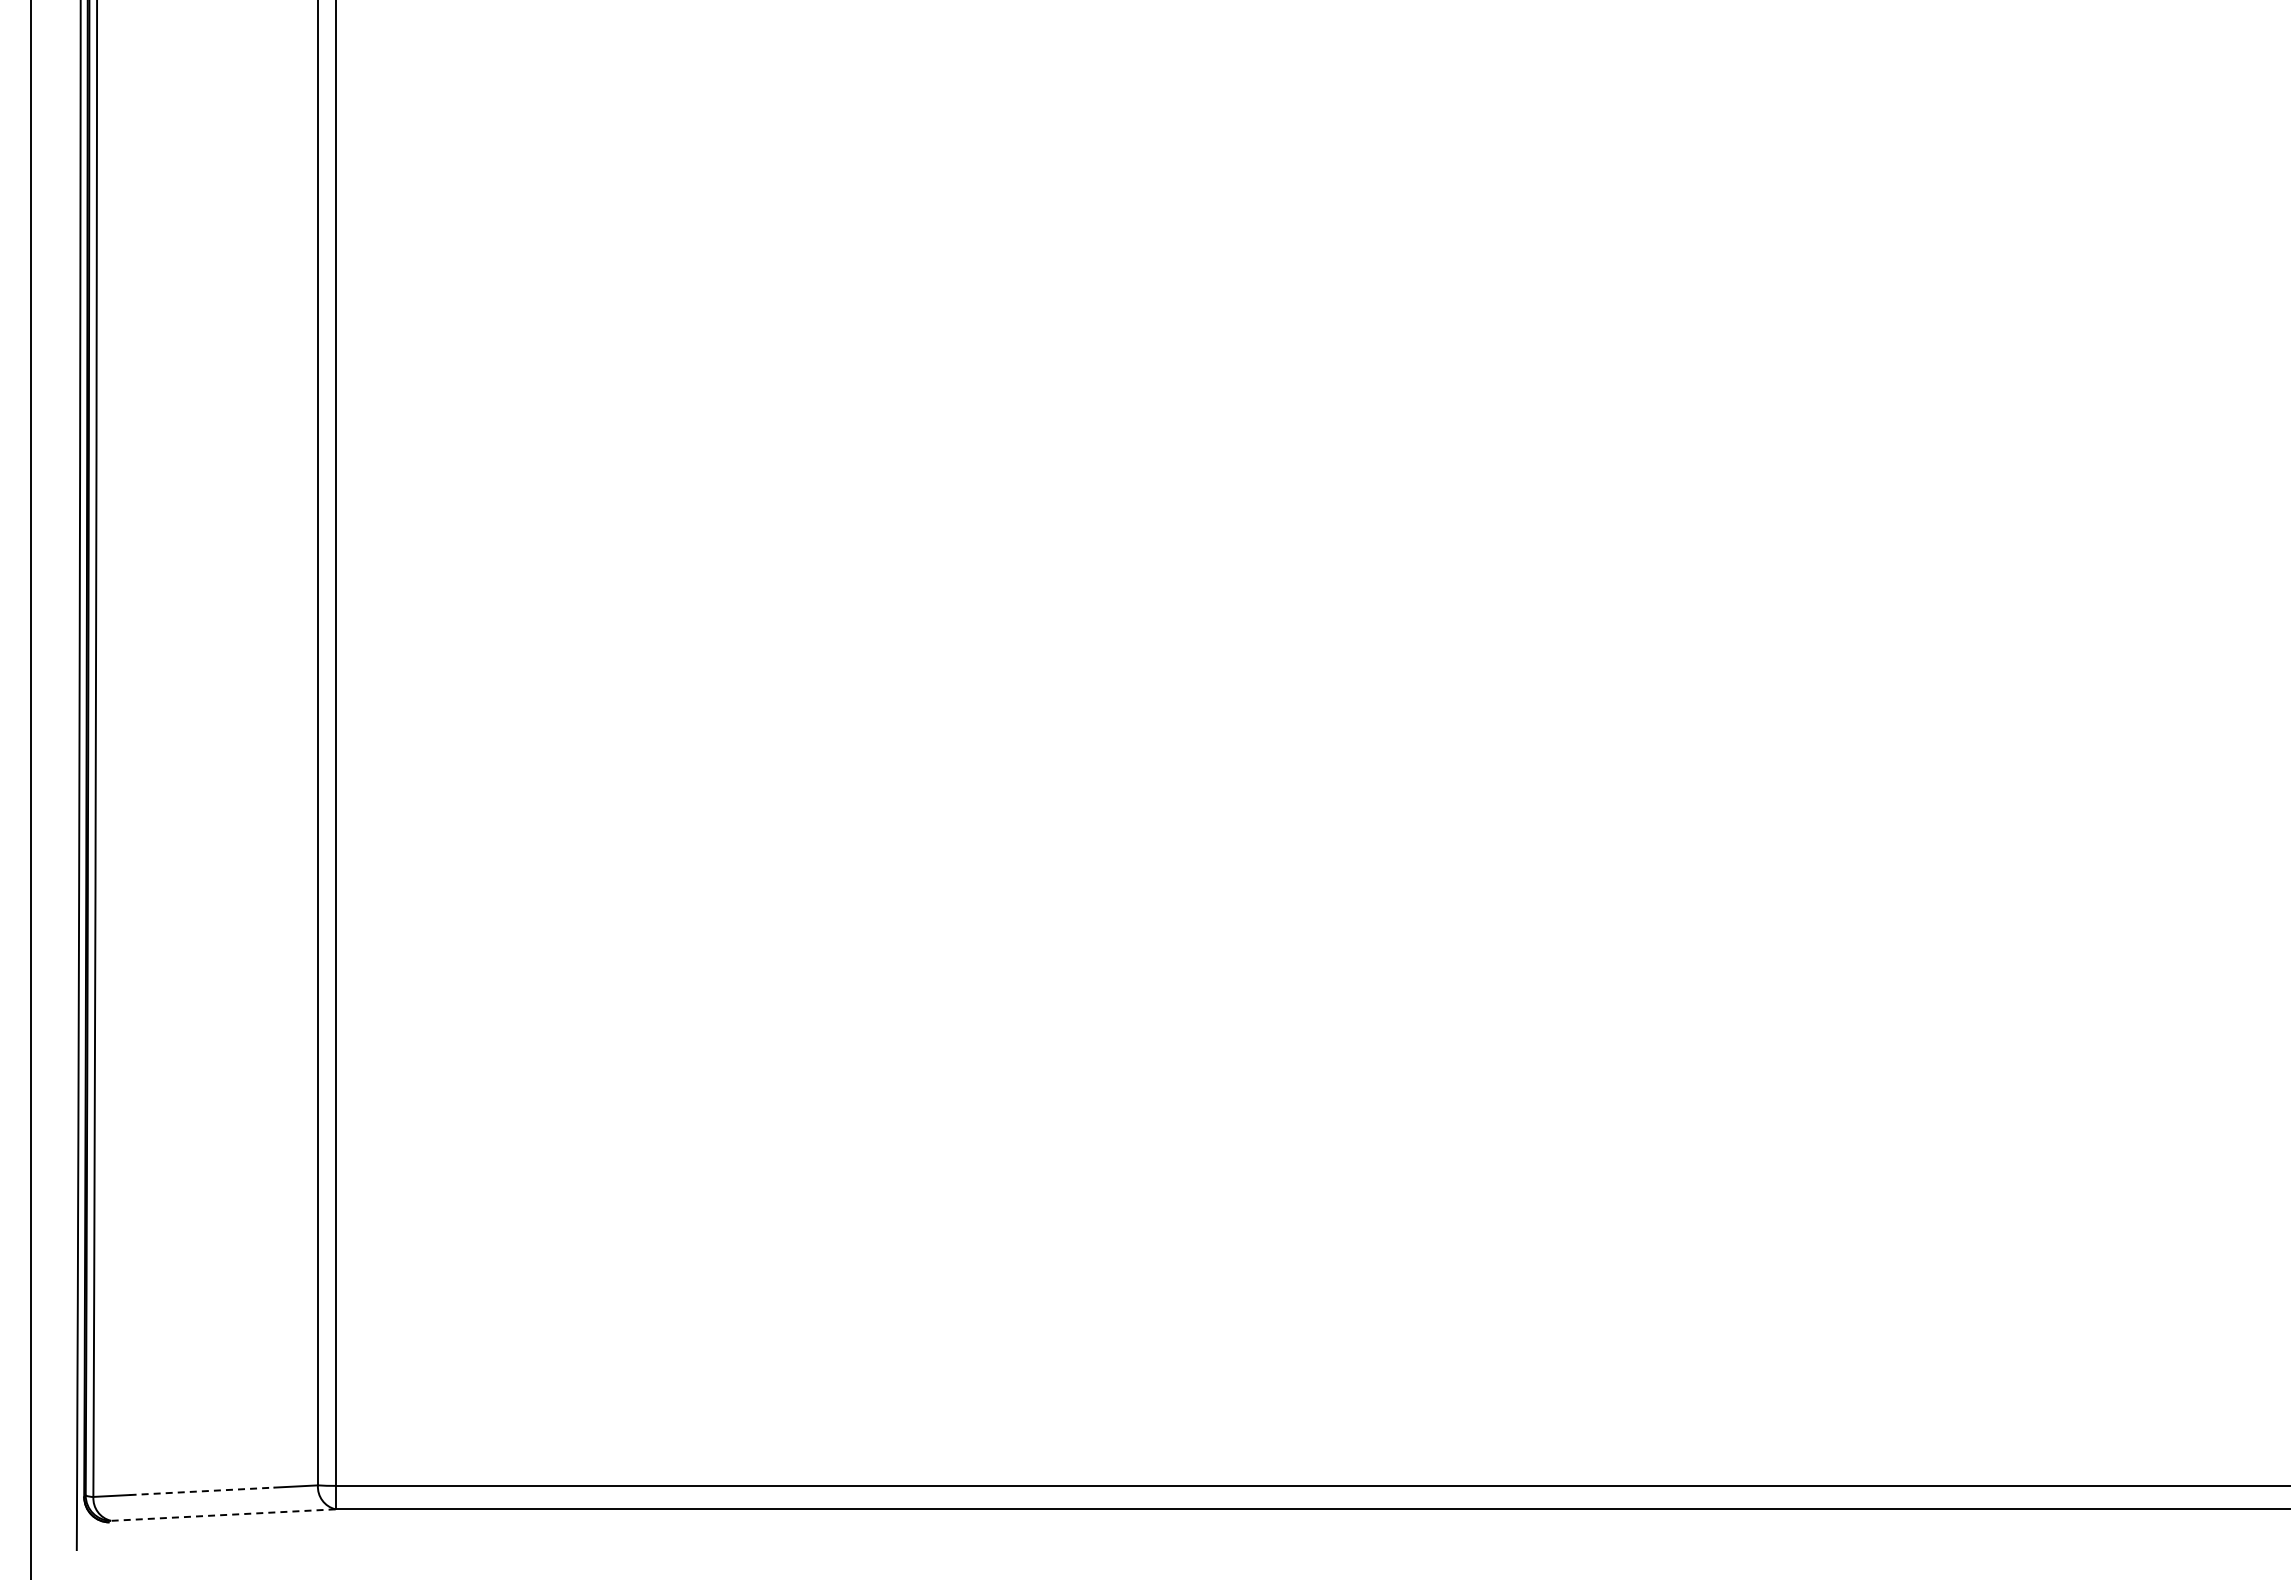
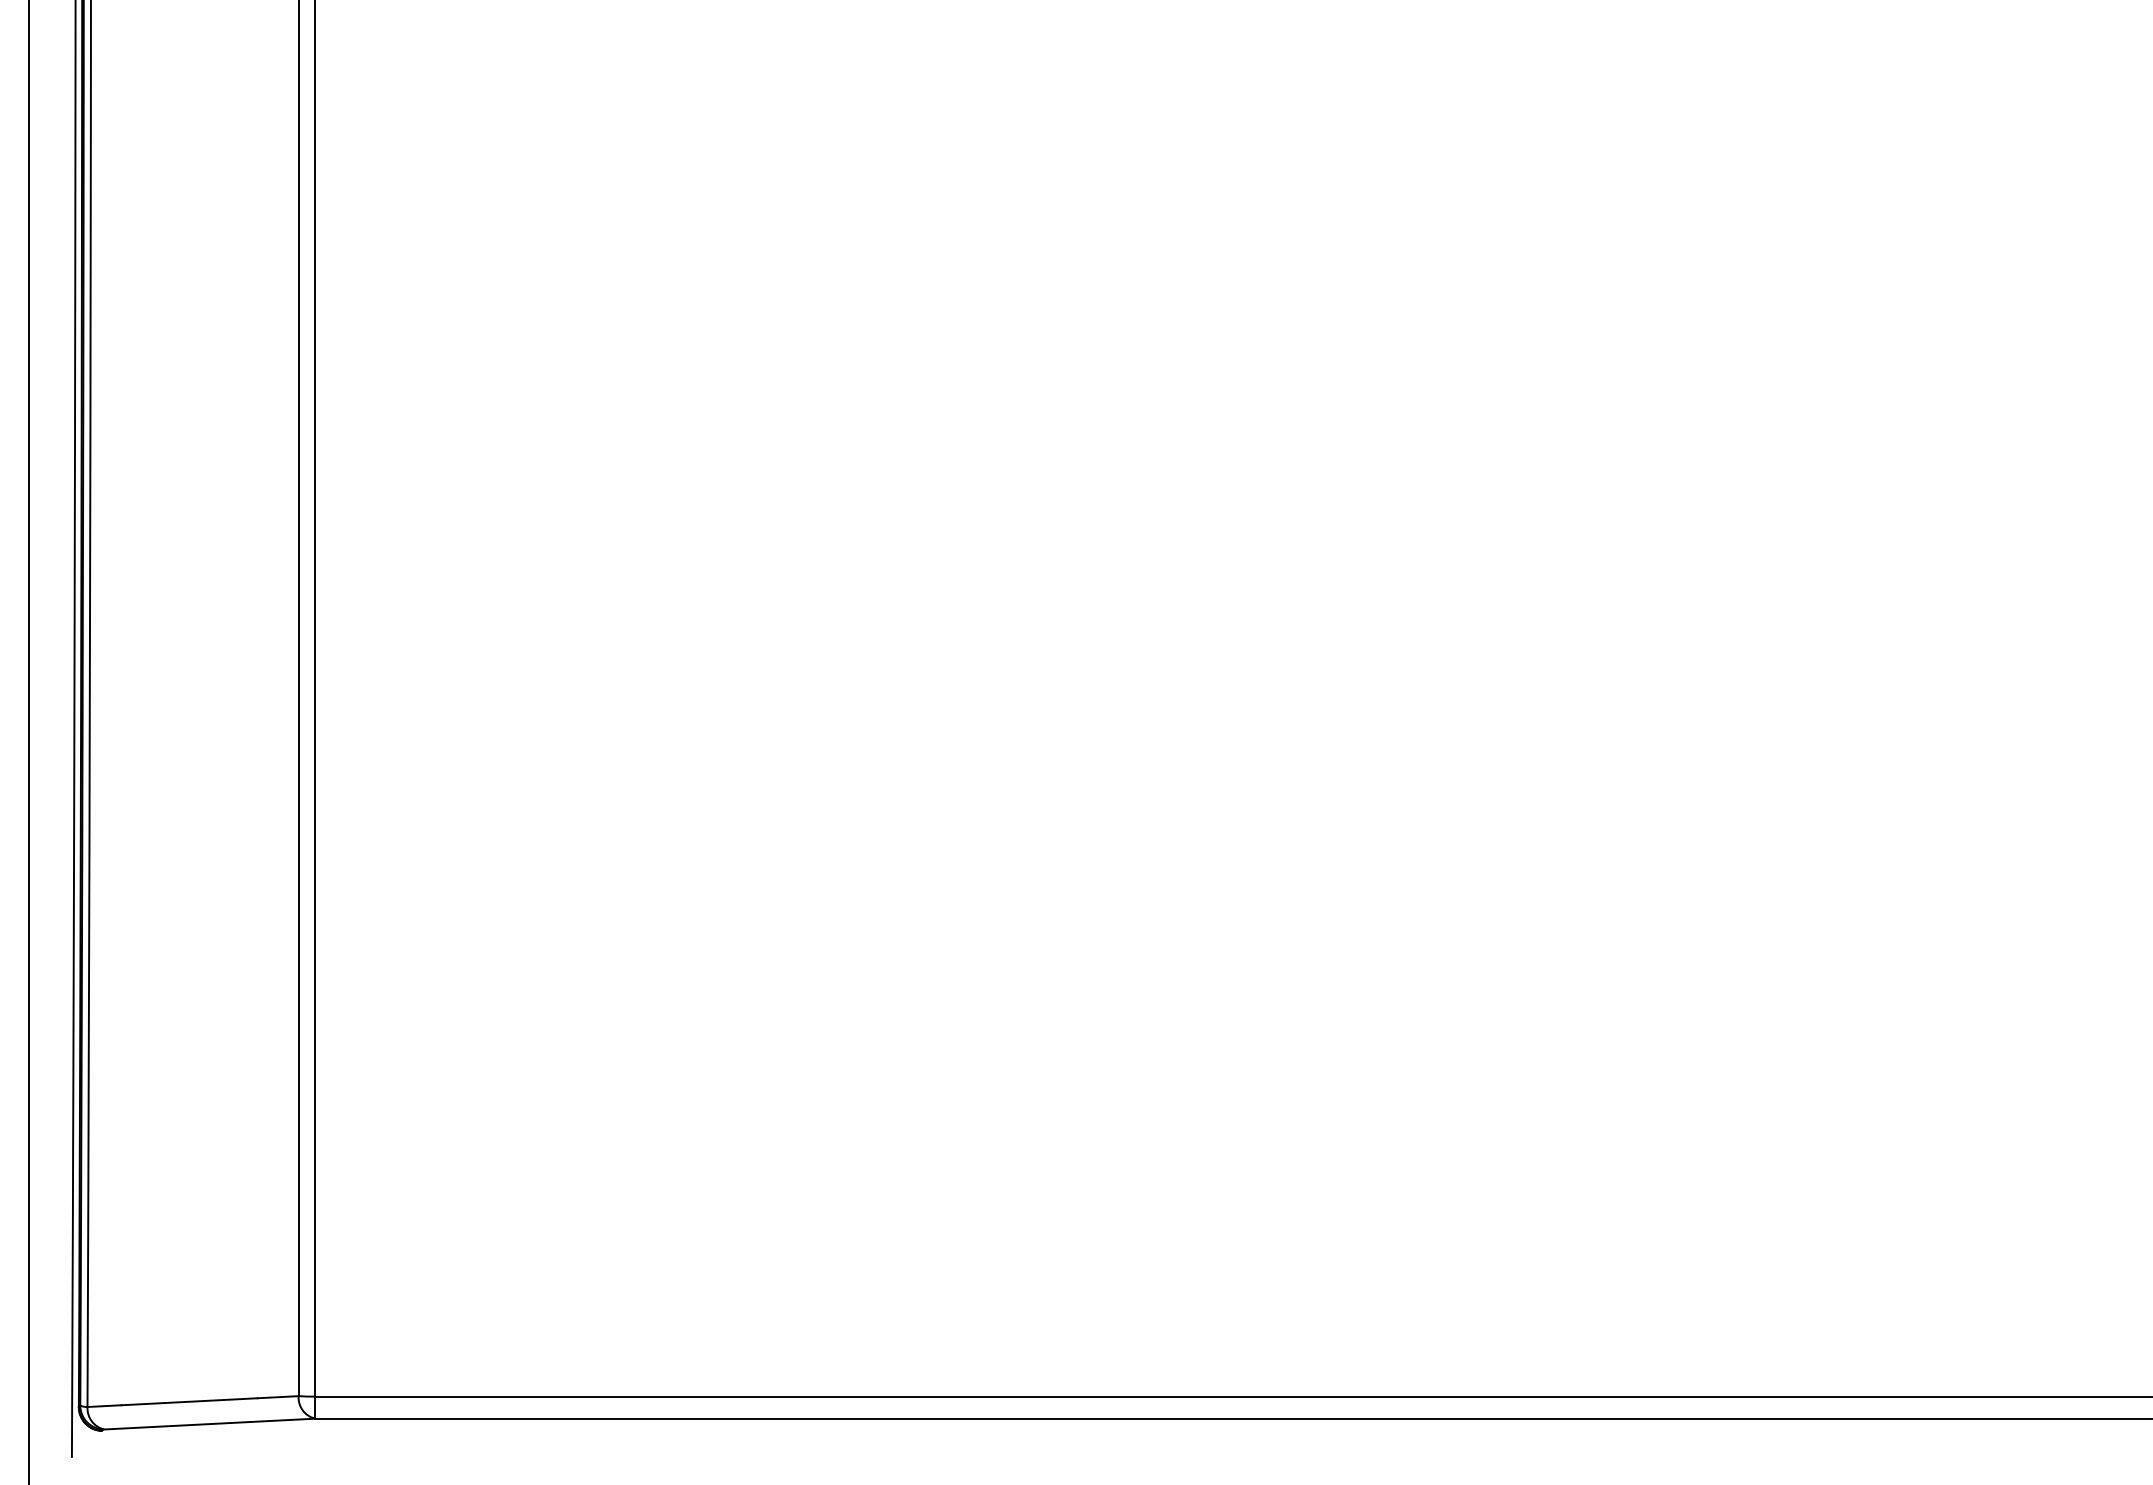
line: (201, 1491) -> (189, 1401), dashed -> solid
line: (222, 1515) -> (208, 1424), dashed -> solid

